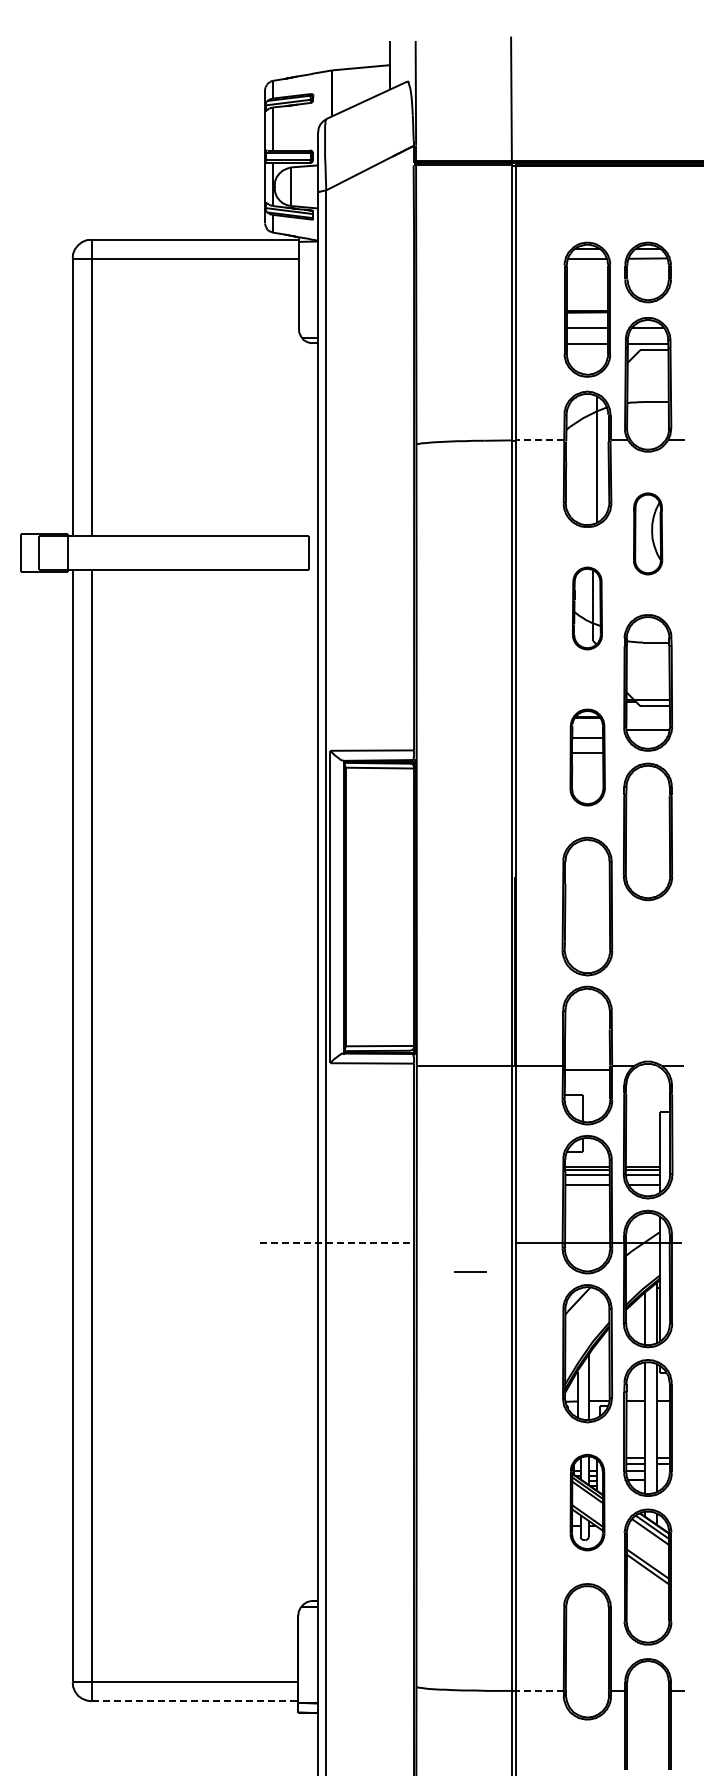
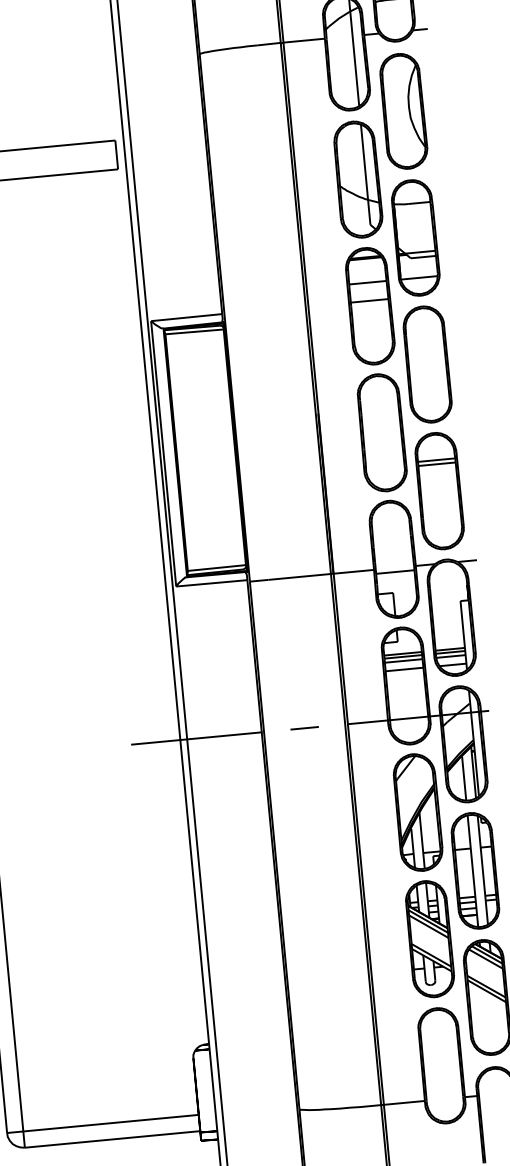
line: (539, 440) -> (303, 40), dashed -> solid
part: (647, 533) -> (403, 111), size x1.67
part: (587, 608) -> (358, 179), size x1.67
part: (587, 757) -> (370, 306), size x1.43
part: (648, 980) -> (439, 490), added
line: (338, 1242) -> (197, 738), dashed -> solid
line: (470, 1271) -> (304, 728), moved
part: (587, 1502) -> (429, 939), size x1.43
line: (539, 1690) -> (404, 1102), dashed -> solid
line: (195, 1701) -> (112, 1139), dashed -> solid

